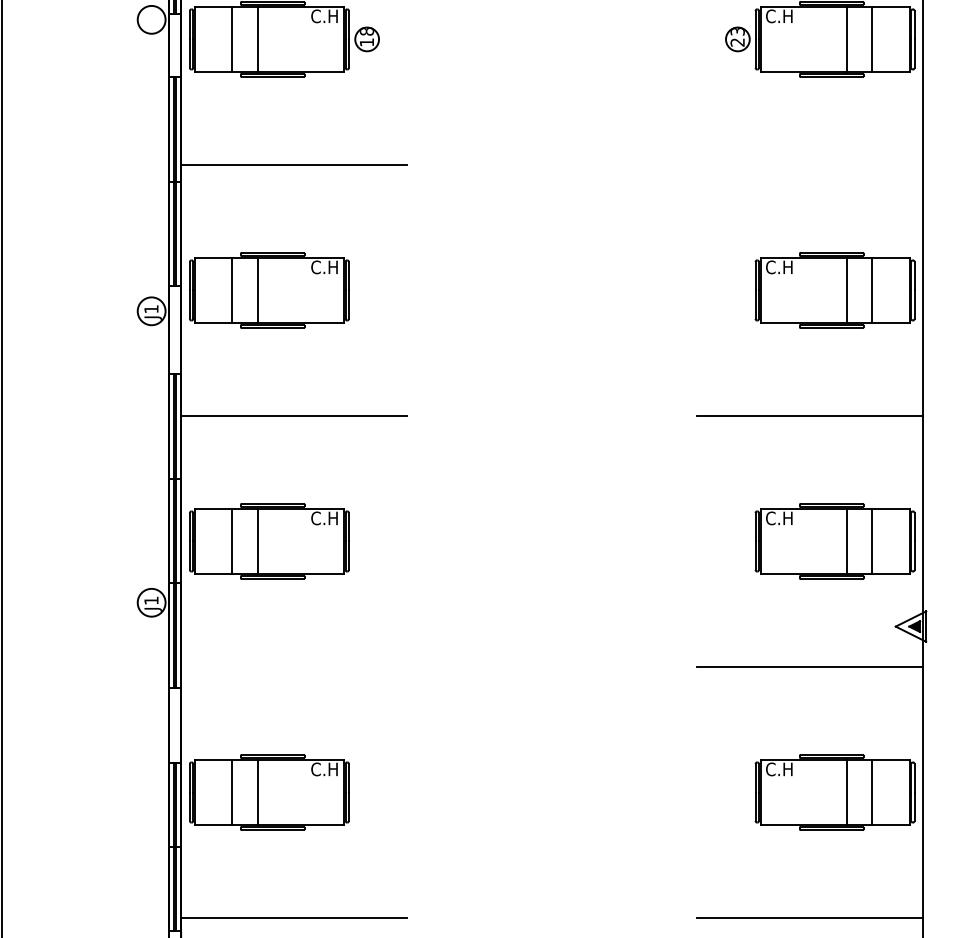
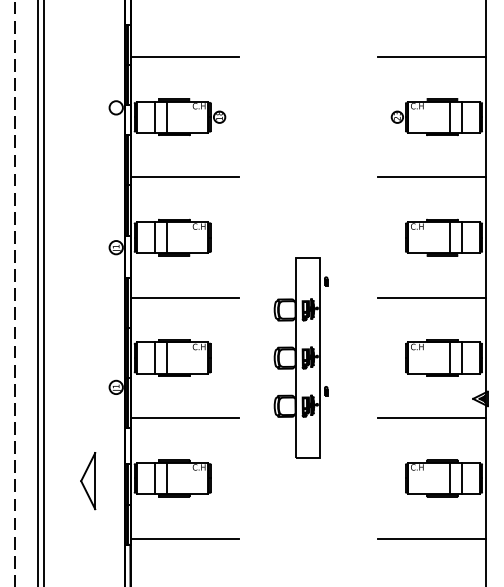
line: (808, 165) -> (431, 177), added
part: (535, 540) -> (300, 357), added
line: (293, 667) -> (184, 418), added
part: (93, 798) -> (88, 481), added

